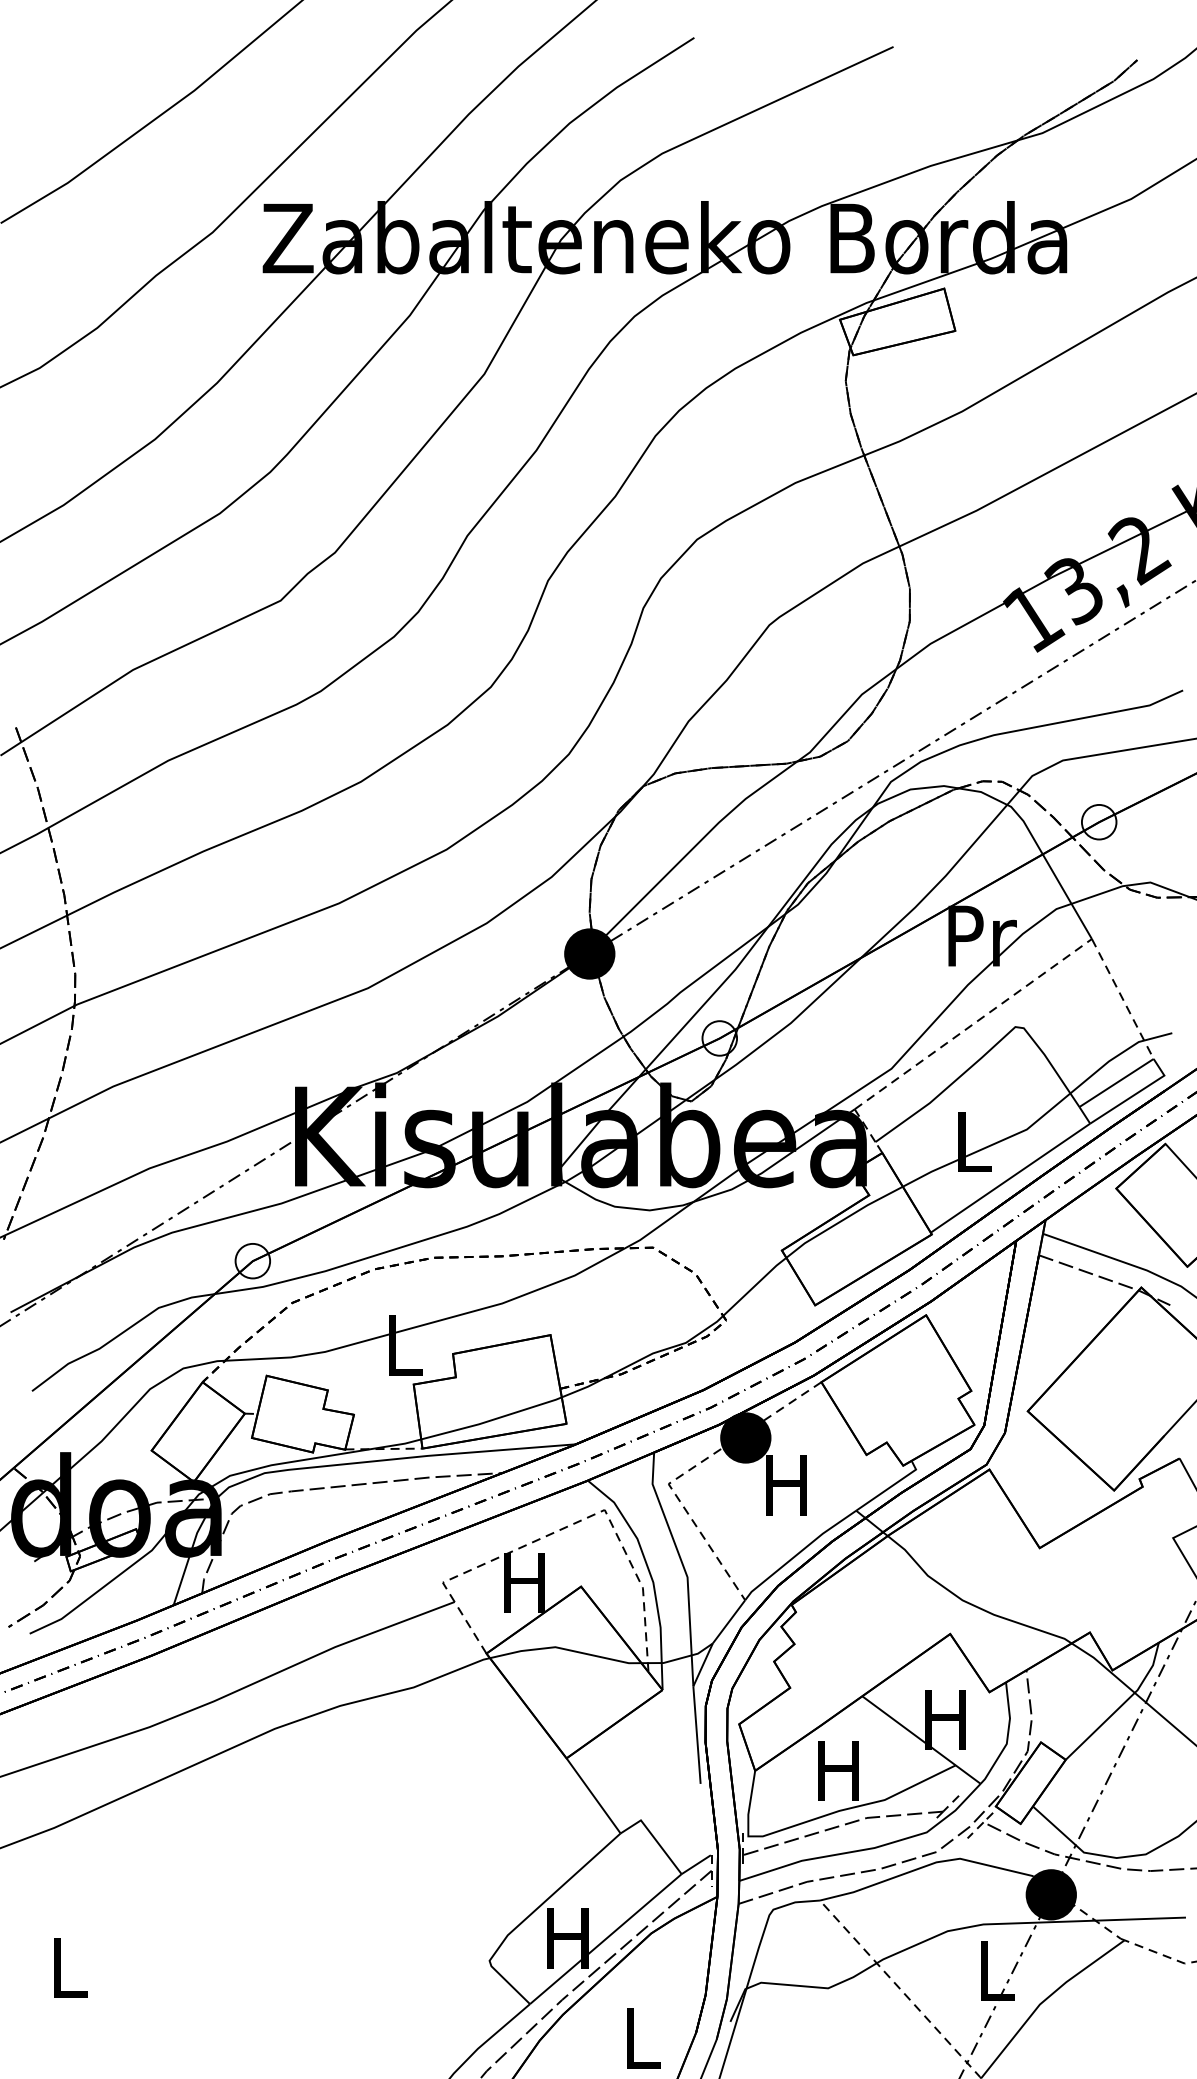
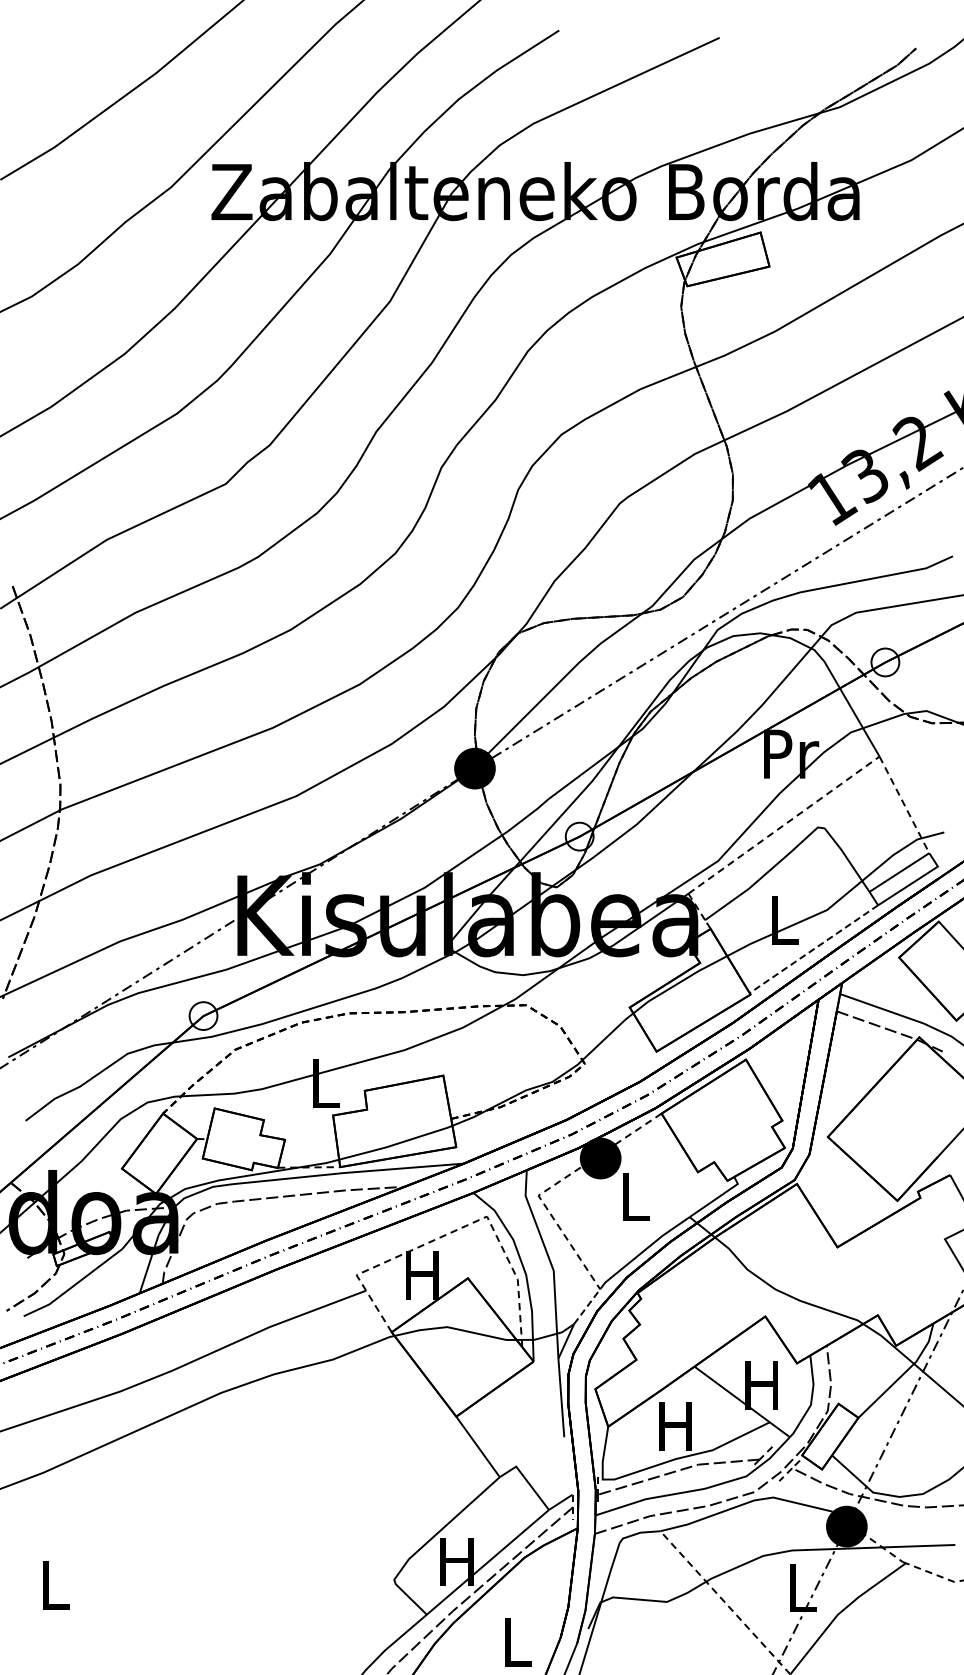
line: (1009, 1178) -> (813, 949), solid -> dashed
text: (786, 1485) -> (633, 1196), H -> L
line: (729, 1621) -> (587, 1306), solid -> dashed

